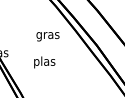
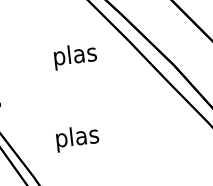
text: (47, 35) -> (74, 56), gras -> plas
text: (44, 62) -> (77, 138), moved

